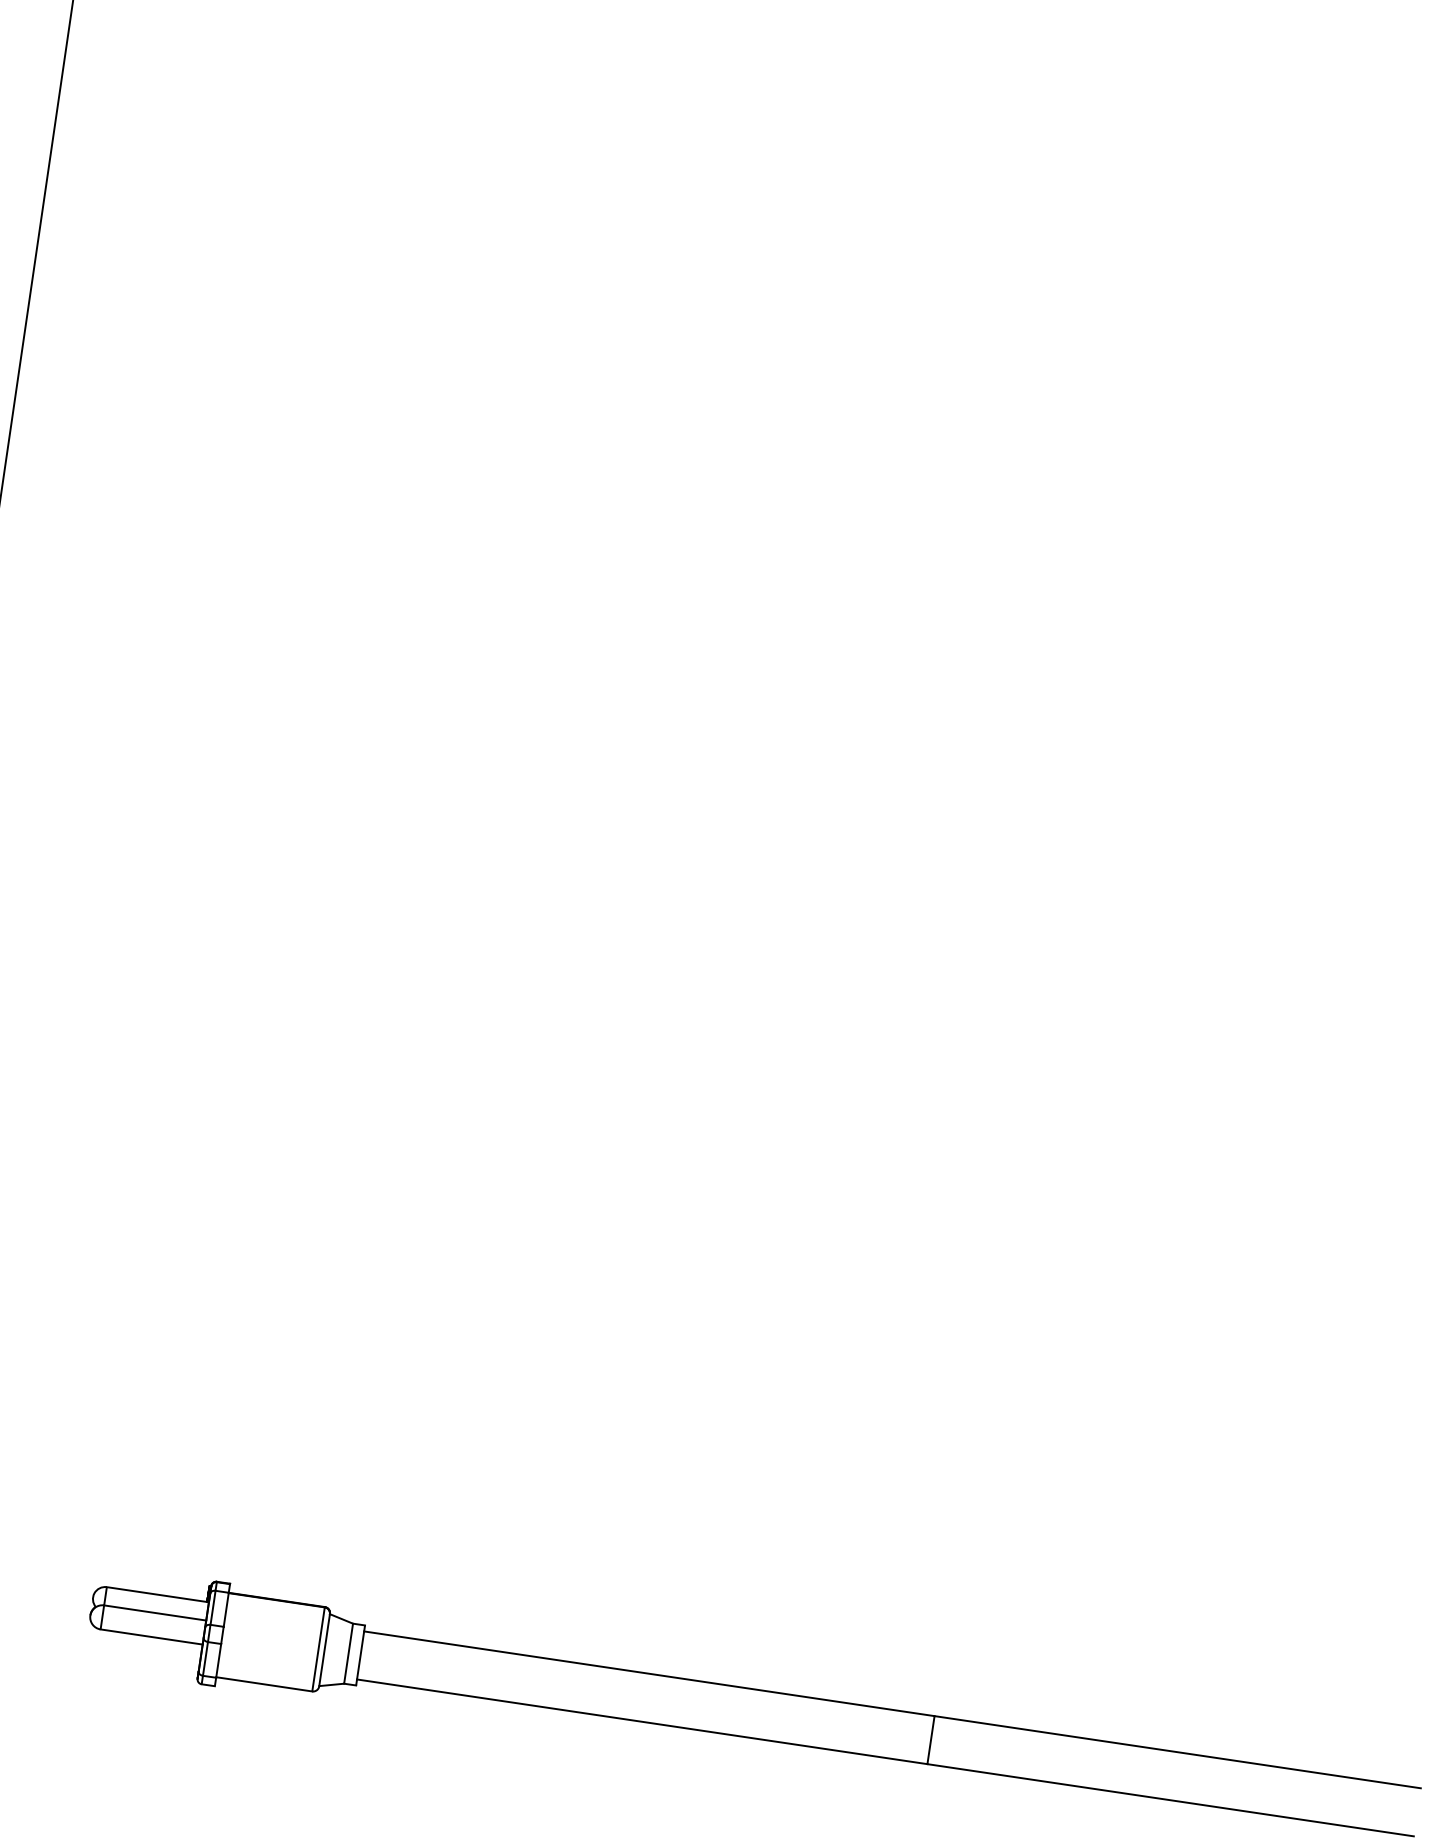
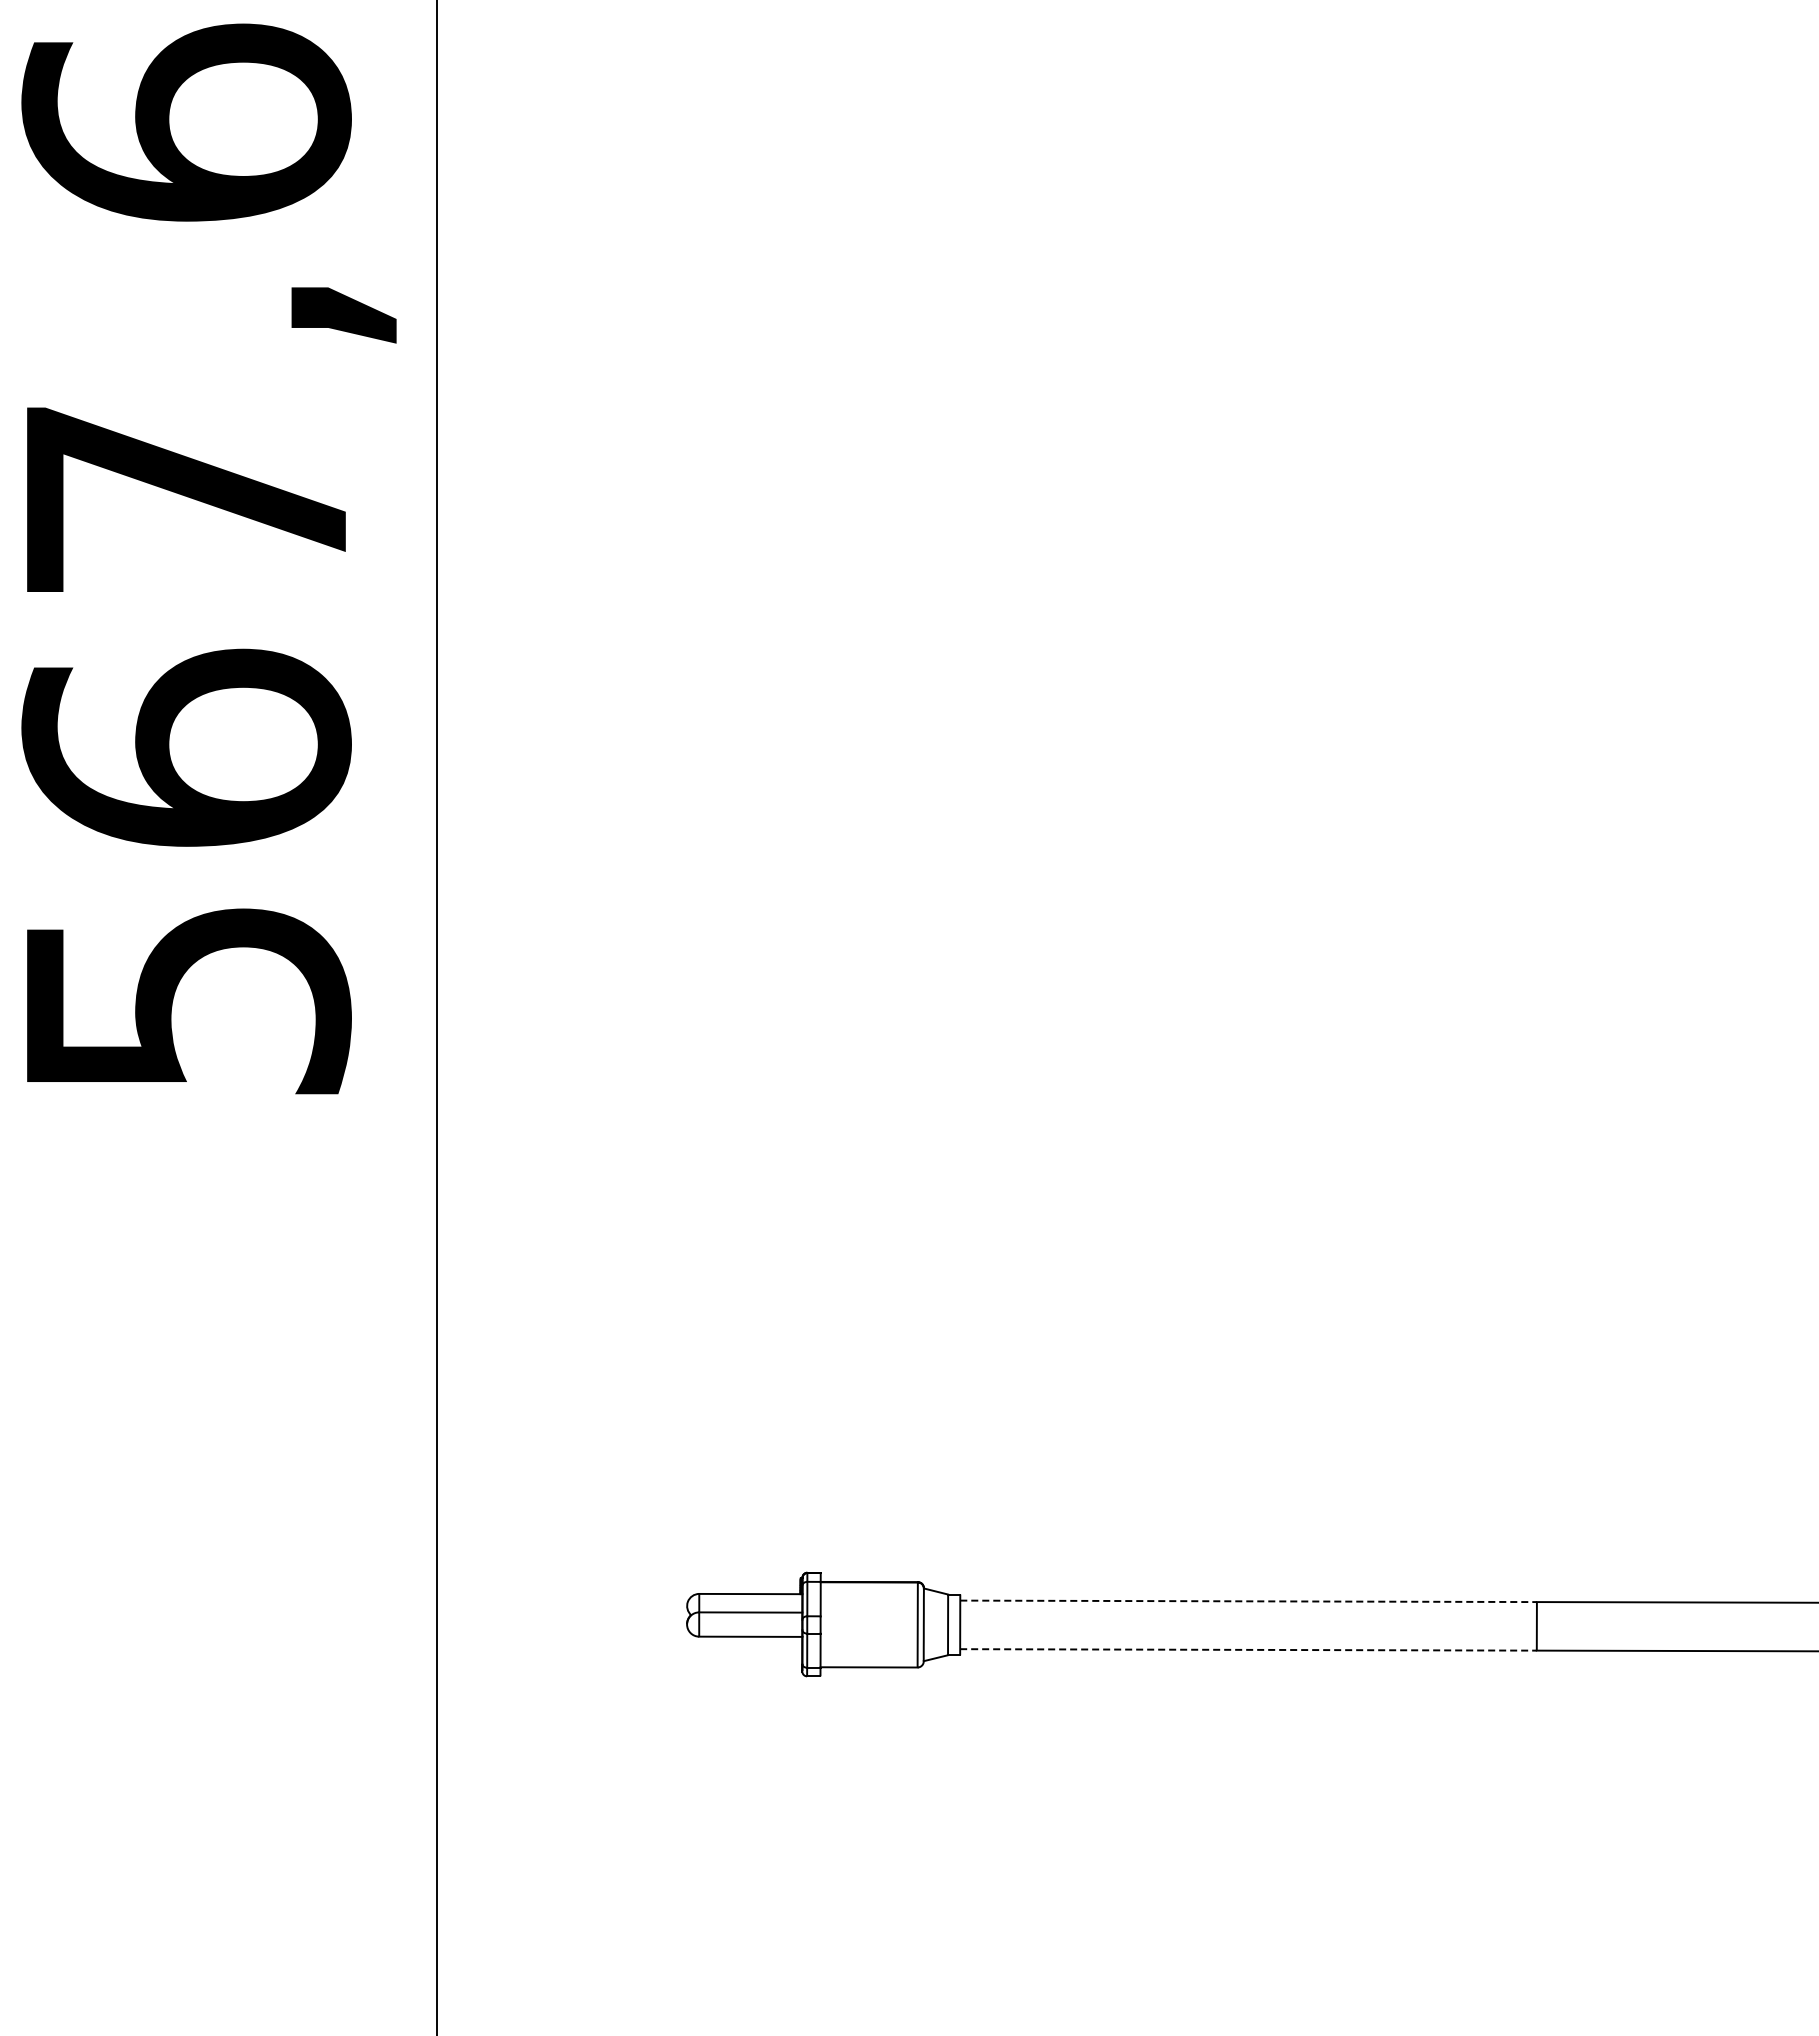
line: (650, 1674) -> (1249, 1601), solid -> dashed
line: (642, 1721) -> (1248, 1649), solid -> dashed

